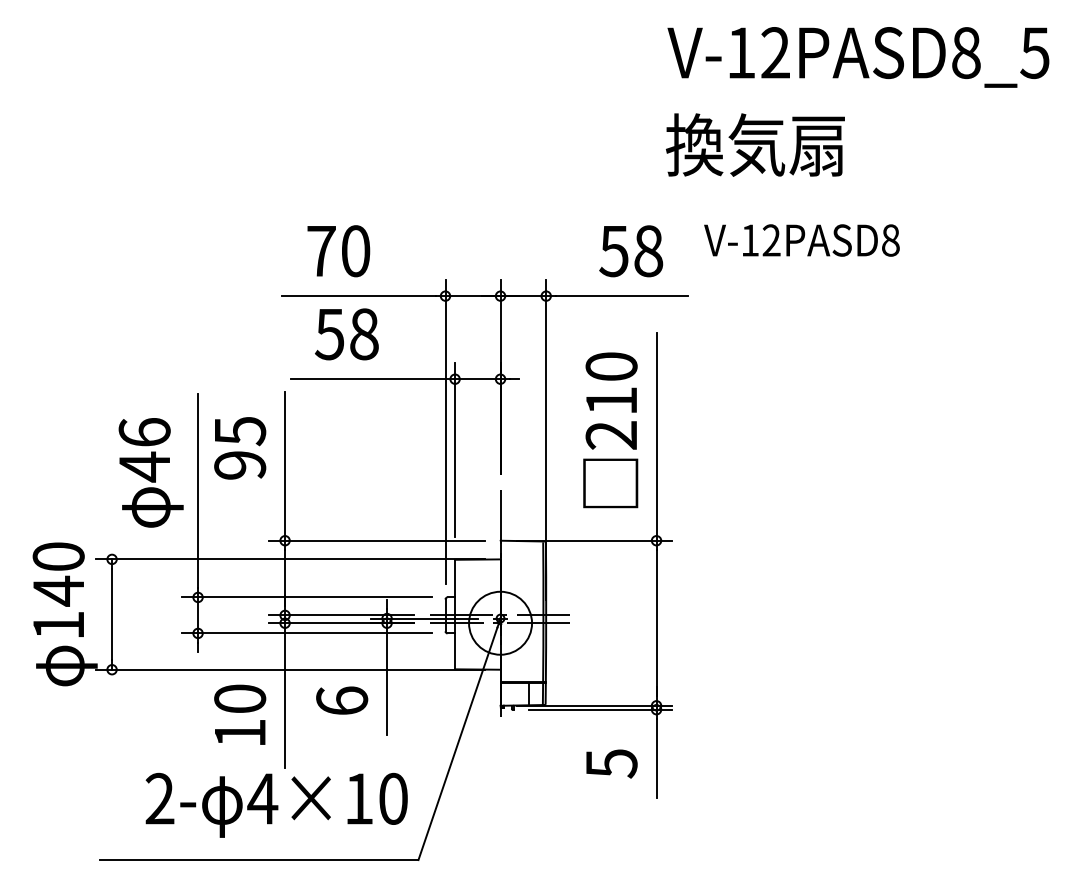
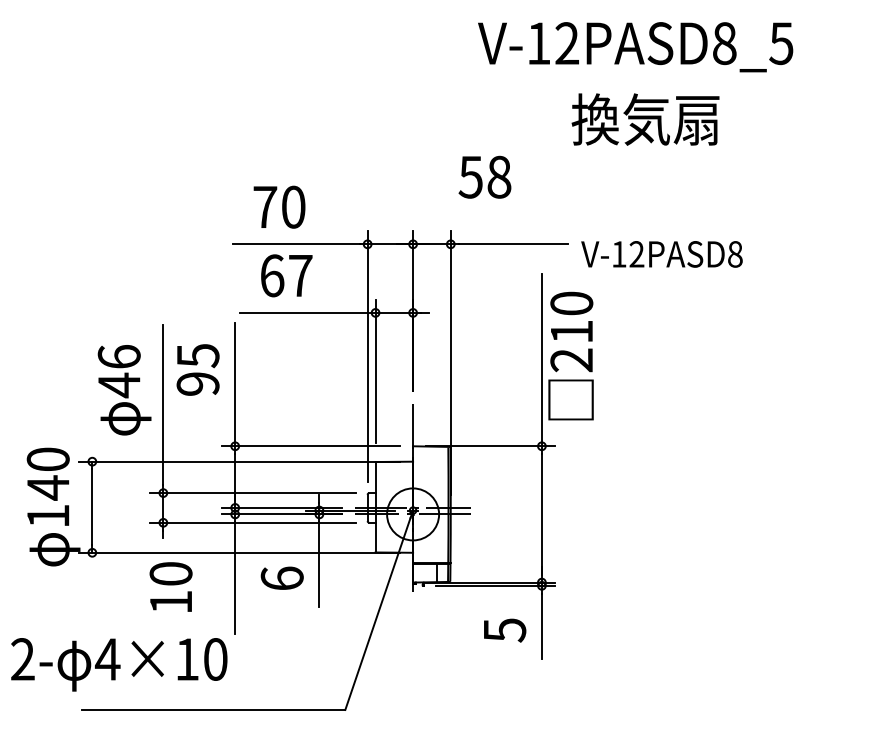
text: (858, 57) -> (635, 47), moved
text: (755, 144) -> (645, 119), moved
text: (801, 240) -> (661, 254), moved
text: (630, 250) -> (484, 176), moved
text: (346, 333) -> (285, 275), 58 -> 67
text: (610, 429) -> (570, 355), moved
text: (239, 714) -> (170, 586), moved
text: (276, 805) -> (119, 664), moved

